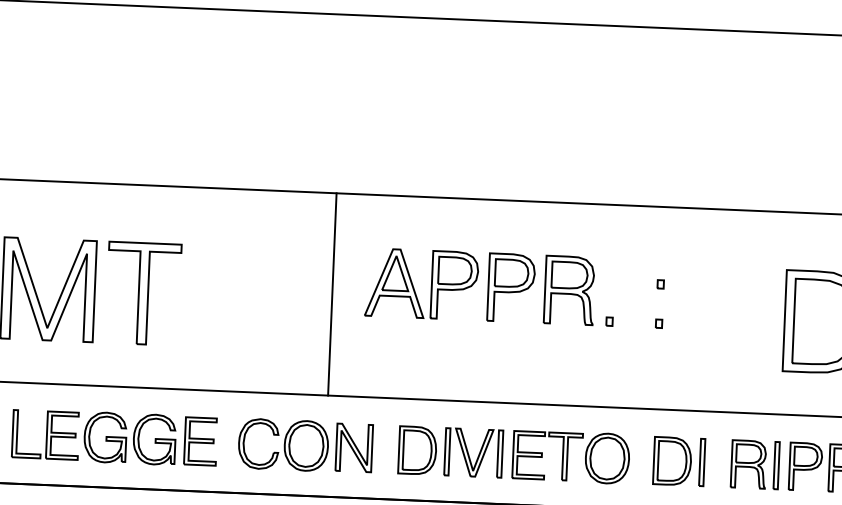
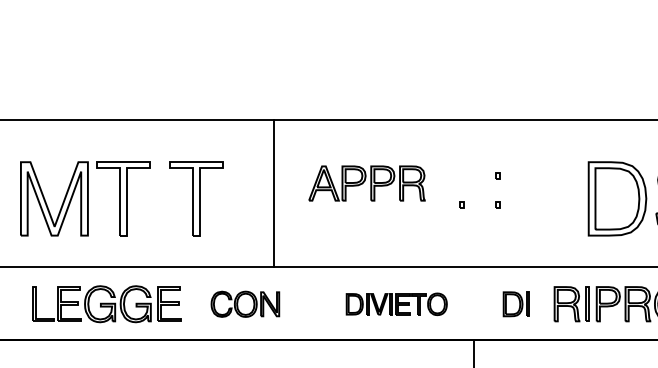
part: (479, 286) -> (366, 183), size x0.7
line: (332, 294) -> (274, 193), moved
part: (244, 297) -> (196, 198), added
part: (305, 446) -> (245, 304), size x0.7
part: (513, 455) -> (396, 304), size x0.6
part: (679, 461) -> (516, 304), size x0.7

